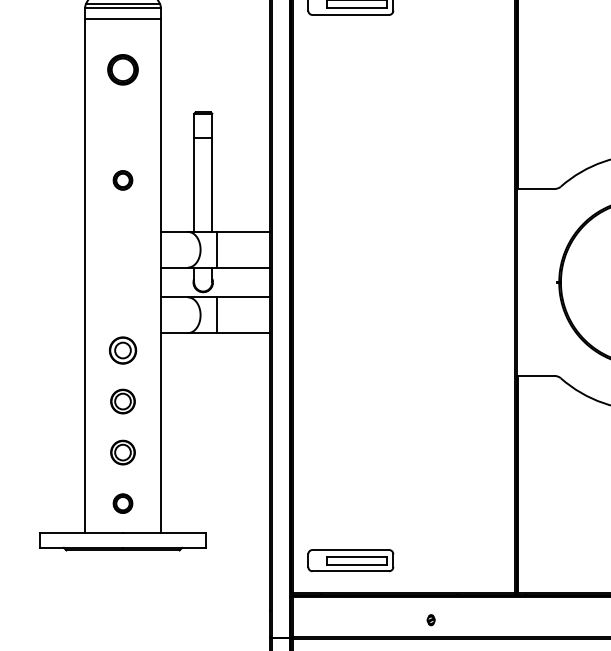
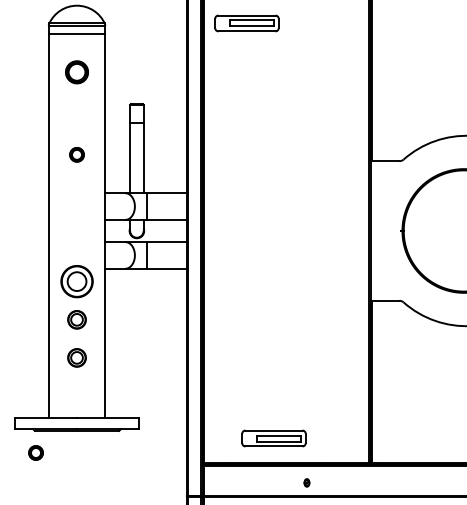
part: (122, 350) -> (76, 281), size x1.6
circle: (122, 502) -> (35, 452), moved
part: (350, 560) -> (273, 438), moved

